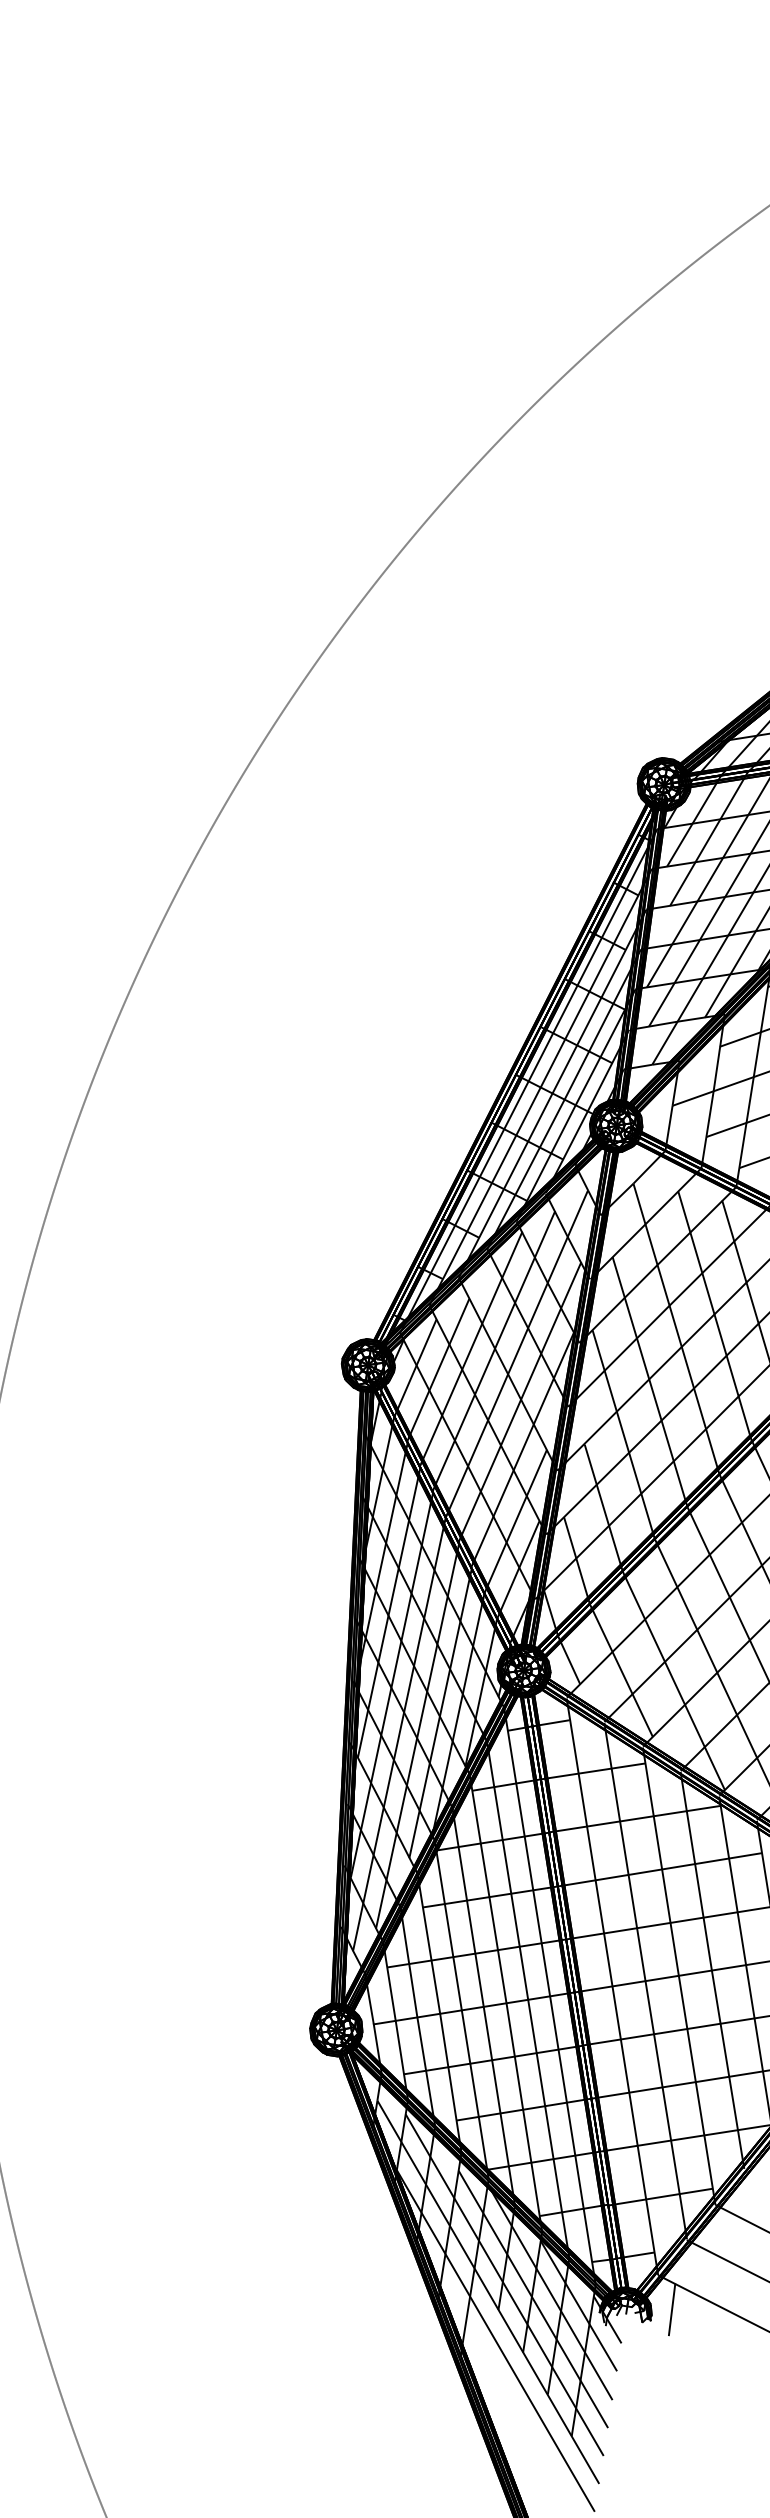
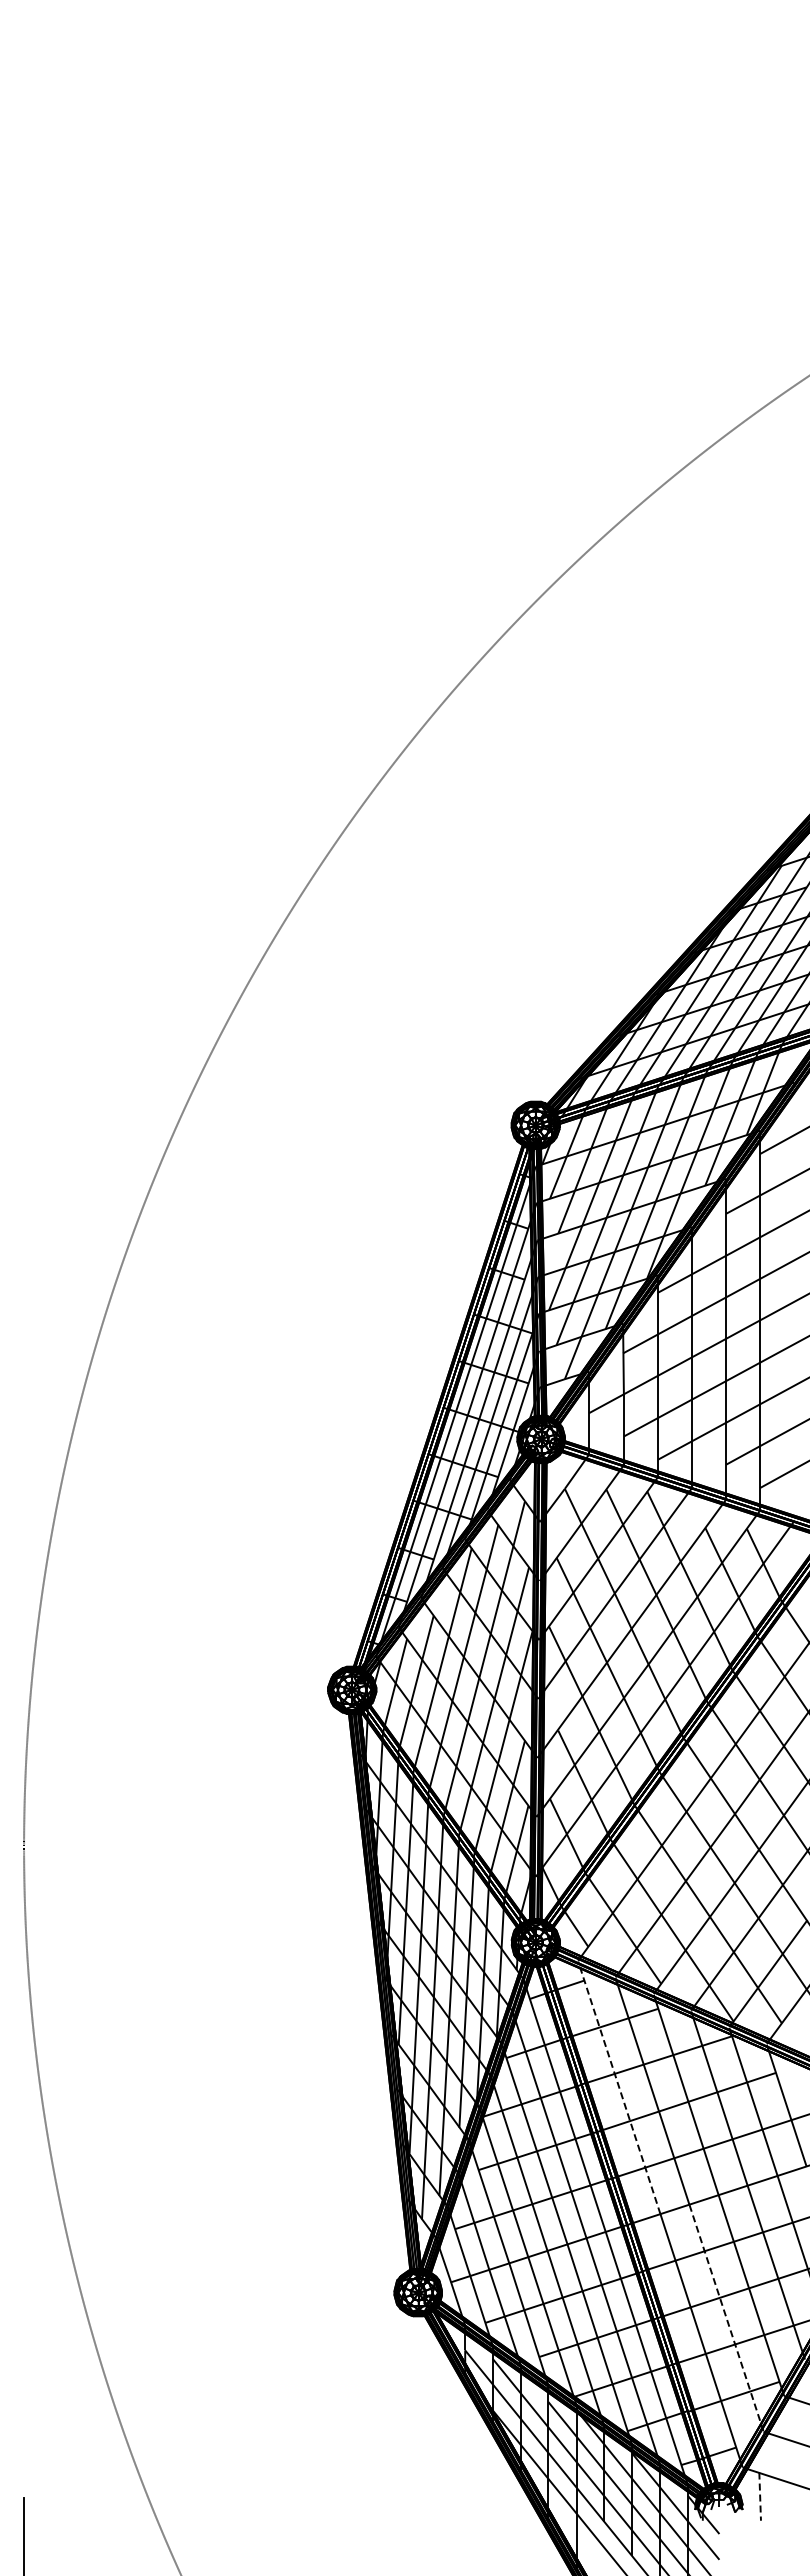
line: (589, 1842) -> (619, 2087), solid -> dashed
line: (666, 2110) -> (726, 2318), solid -> dashed
line: (672, 2310) -> (760, 2497), solid -> dashed

